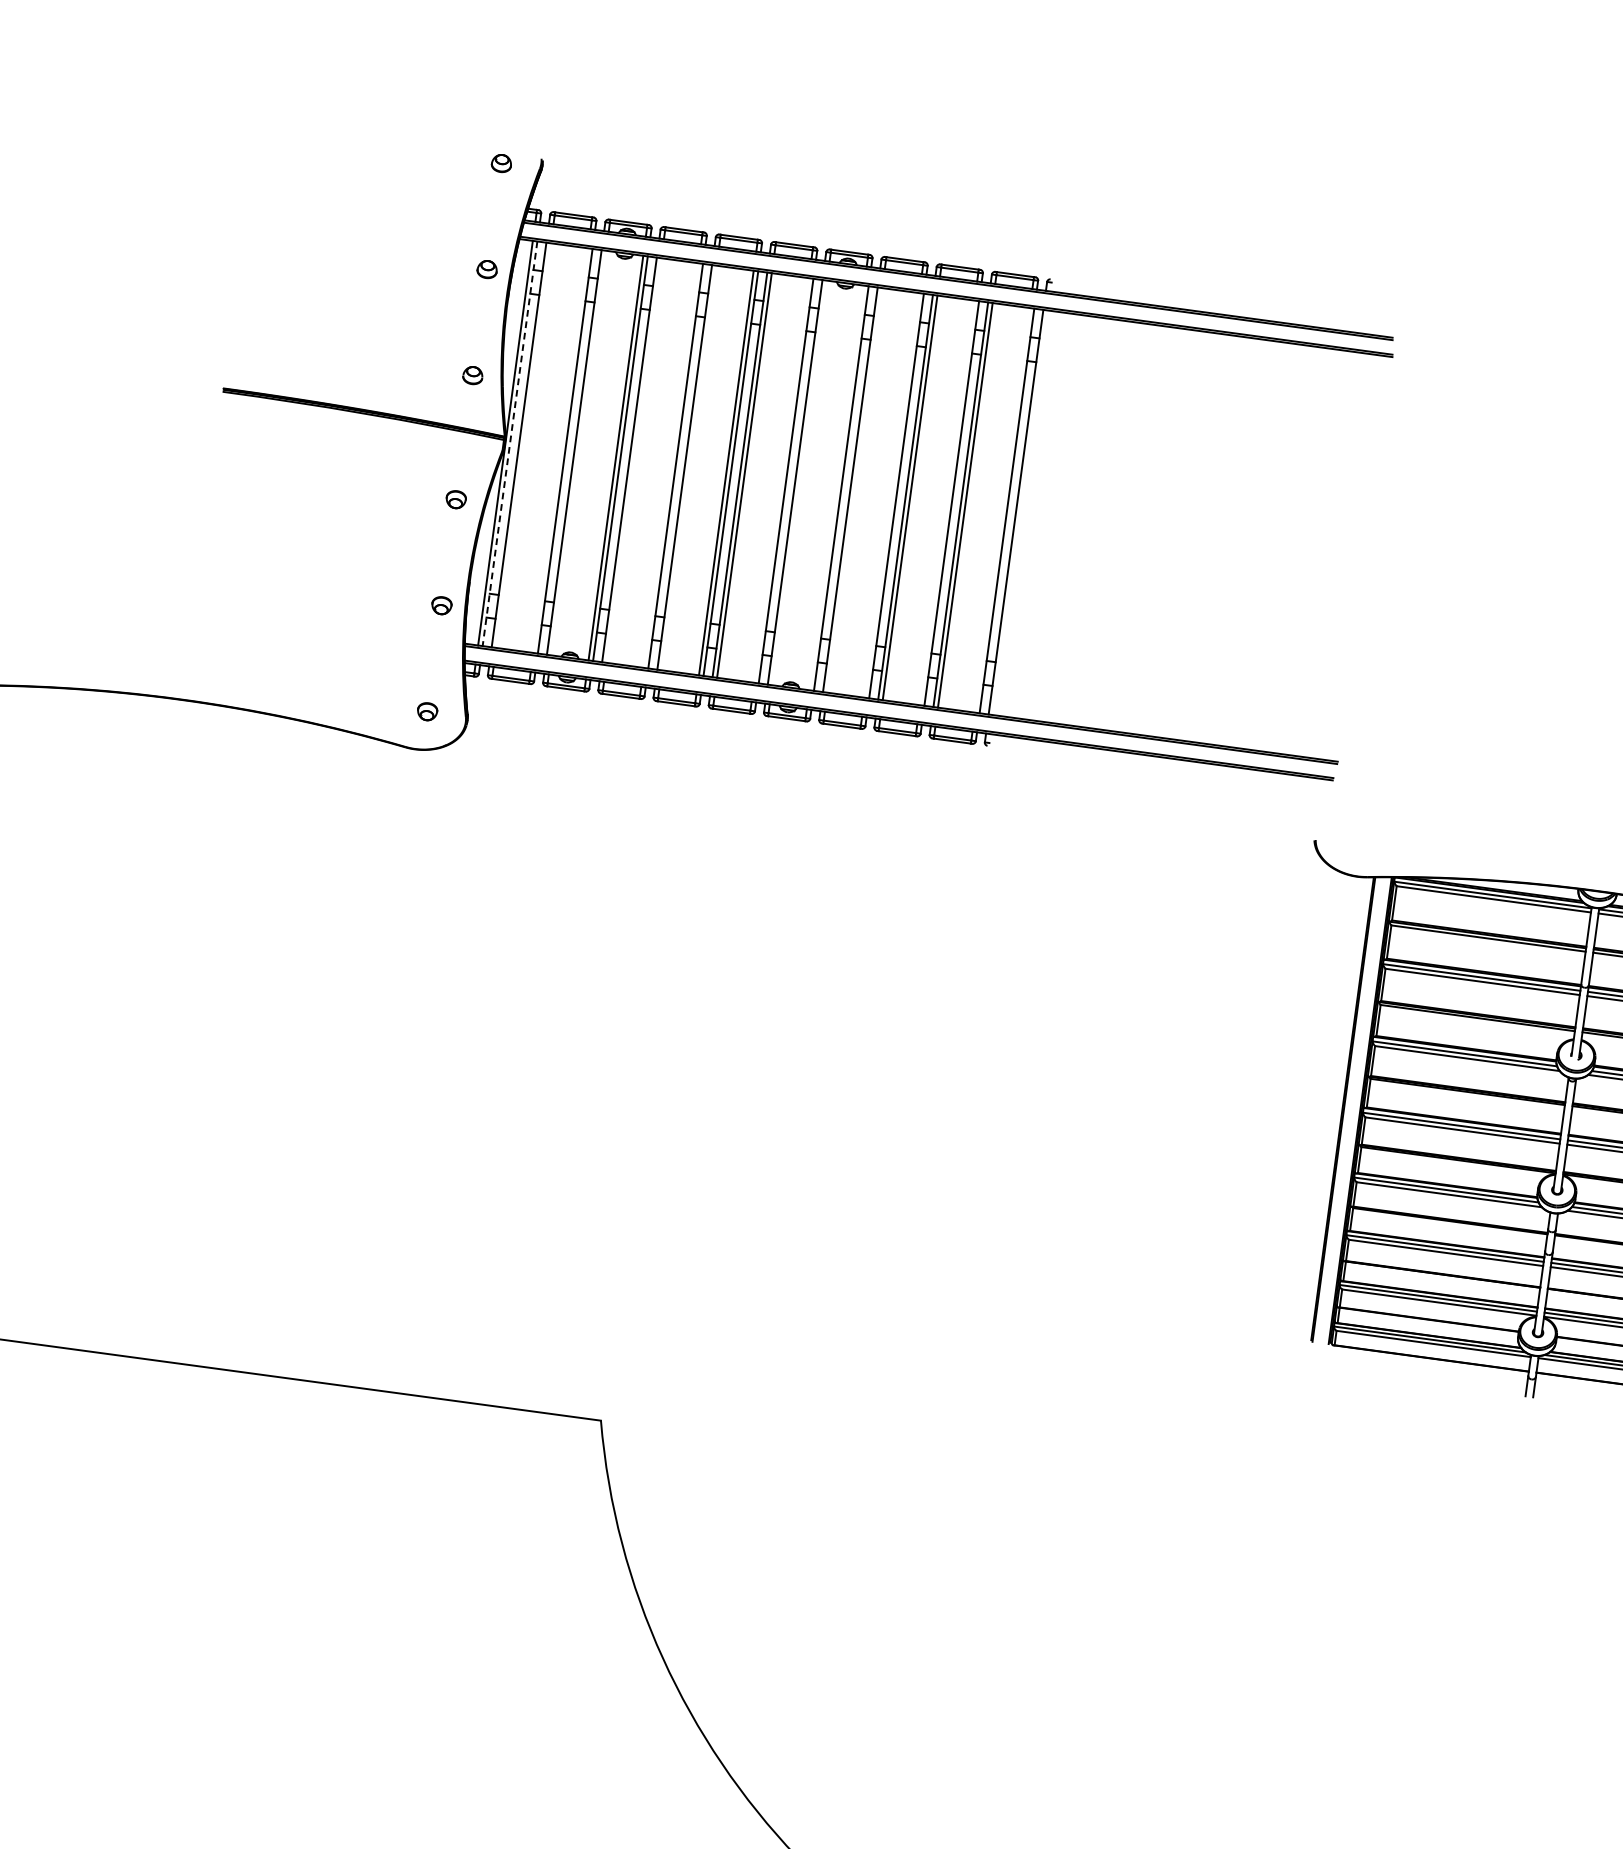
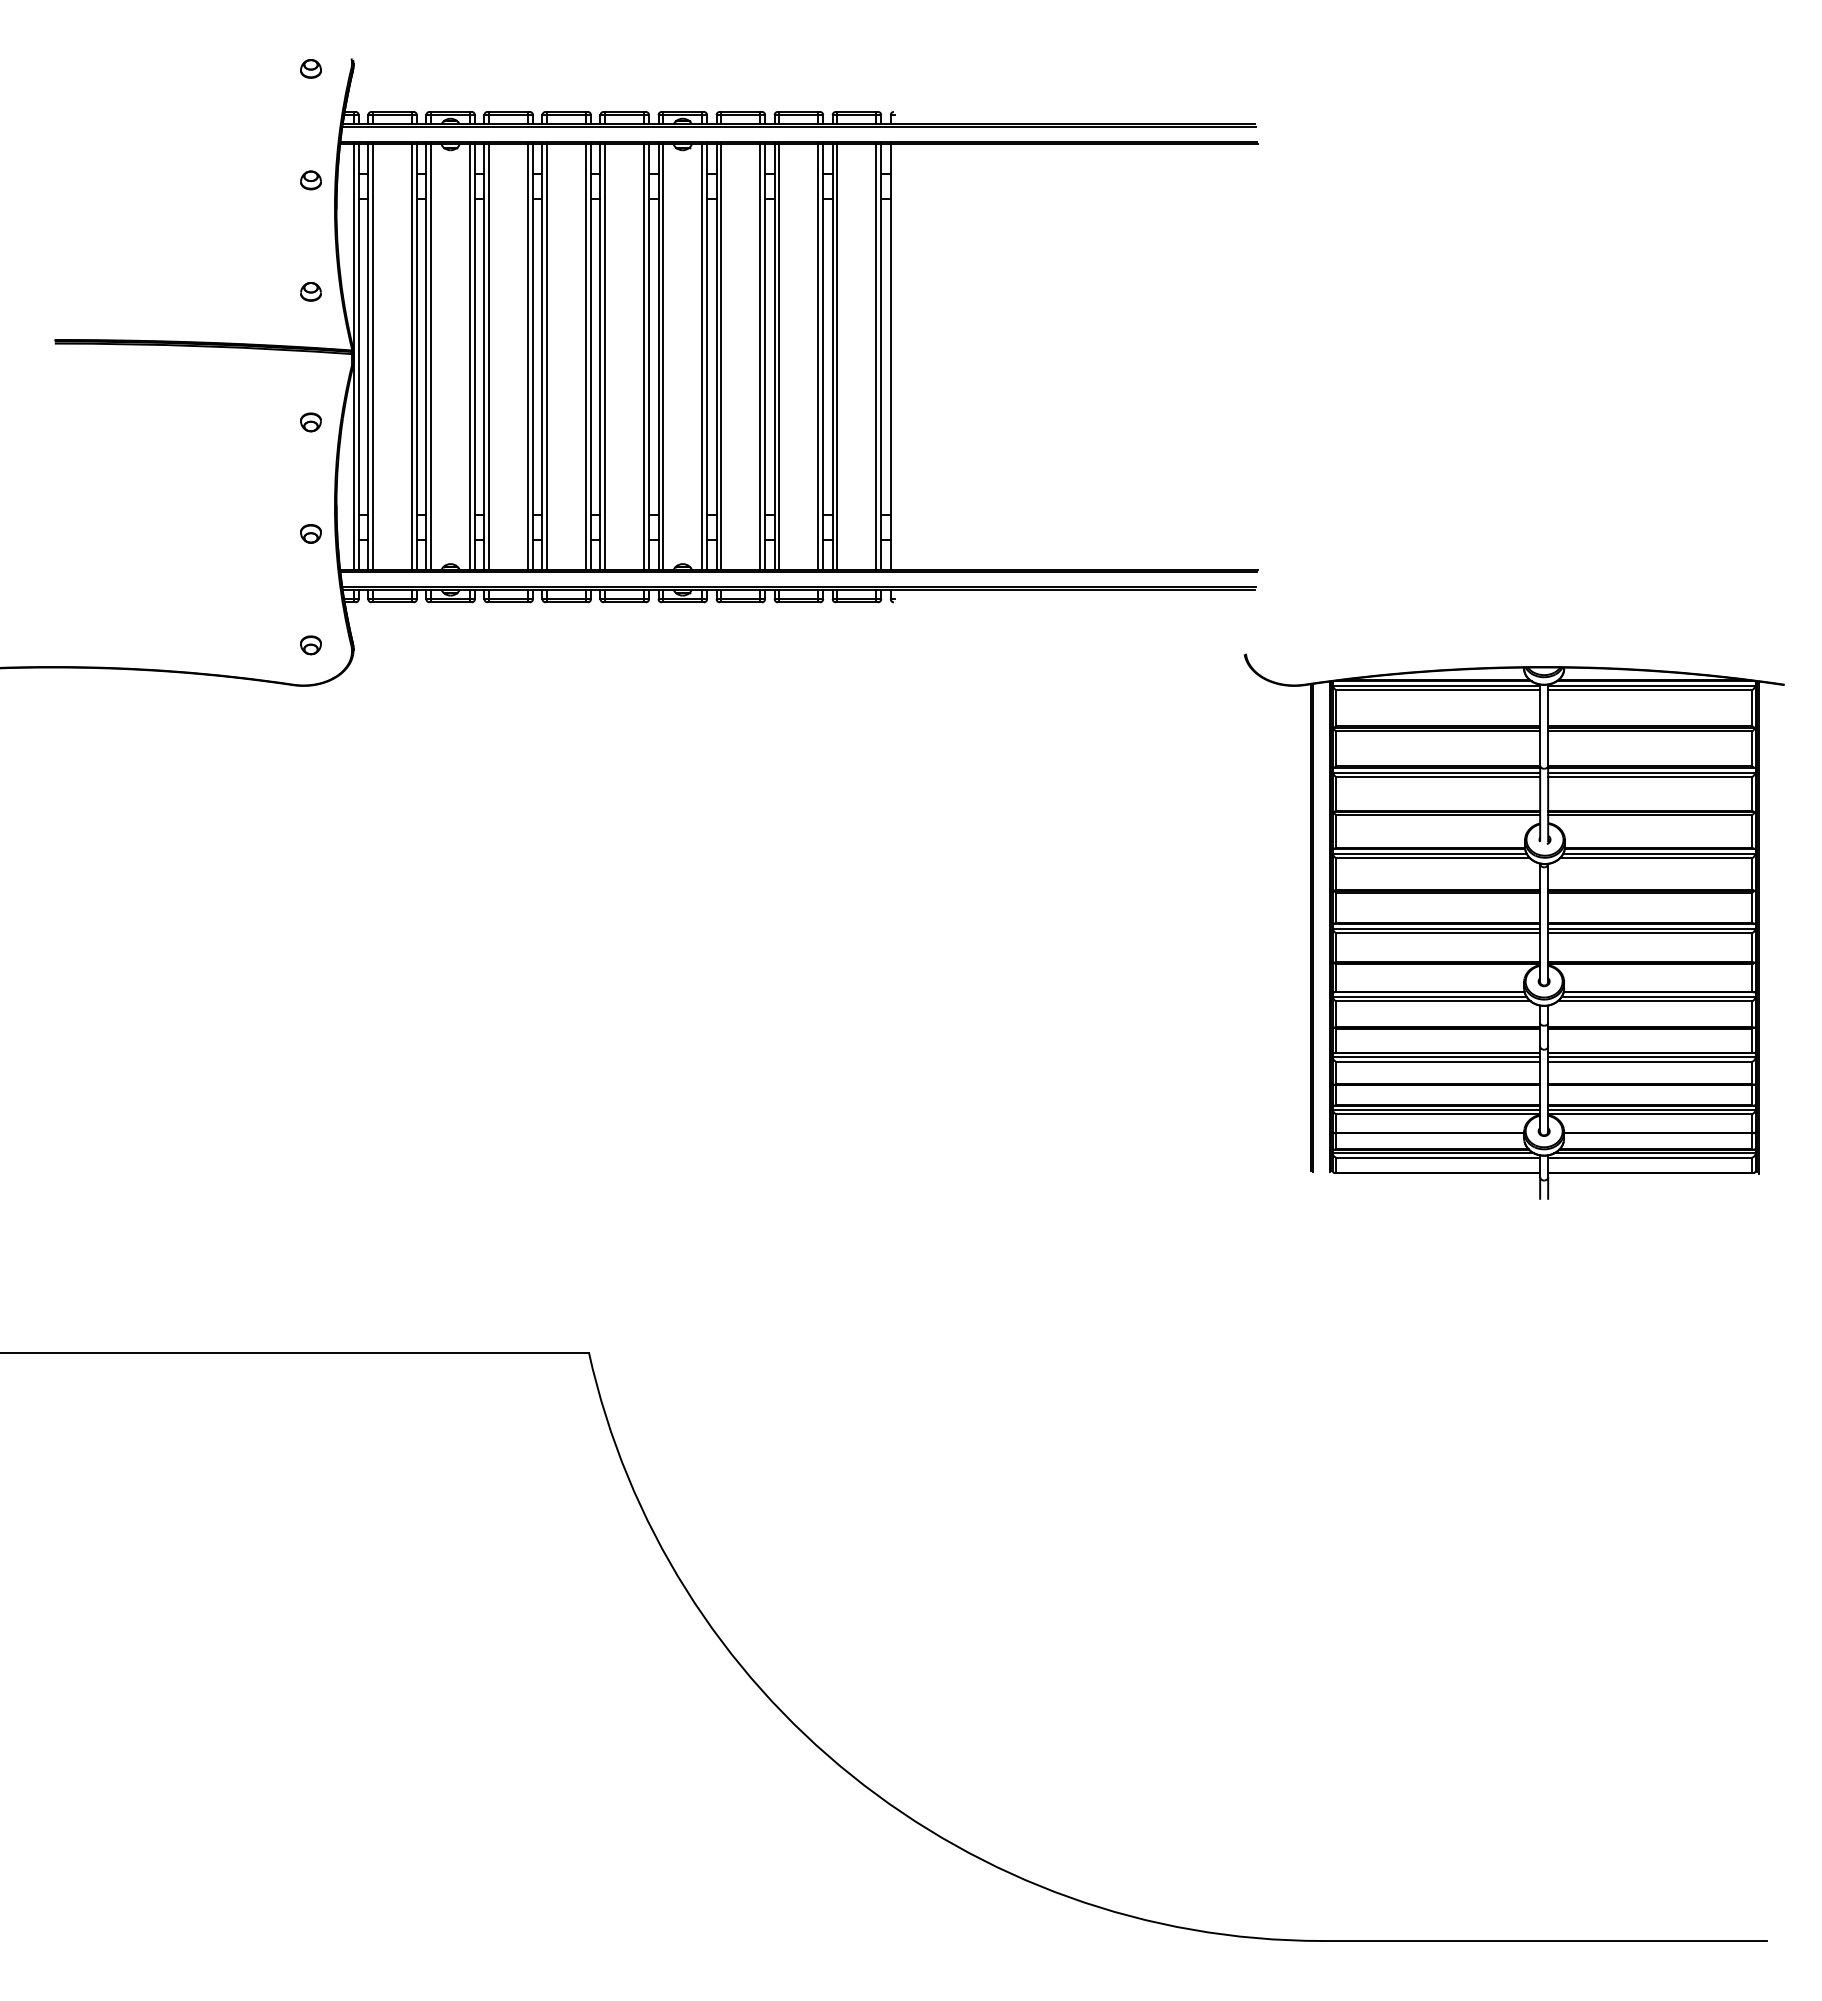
line: (509, 444) -> (358, 357), dashed -> solid
line: (524, 445) -> (373, 356), added
line: (561, 450) -> (412, 356), added
line: (579, 452) -> (431, 356), added
line: (634, 459) -> (489, 356), added
line: (671, 464) -> (528, 356), added
line: (689, 467) -> (547, 356), added
line: (781, 479) -> (644, 356), added
line: (799, 482) -> (663, 356), added
line: (837, 487) -> (702, 356), added
line: (855, 489) -> (721, 356), added
line: (892, 494) -> (760, 356), added
line: (947, 502) -> (818, 356), added
line: (1002, 509) -> (876, 356), added

